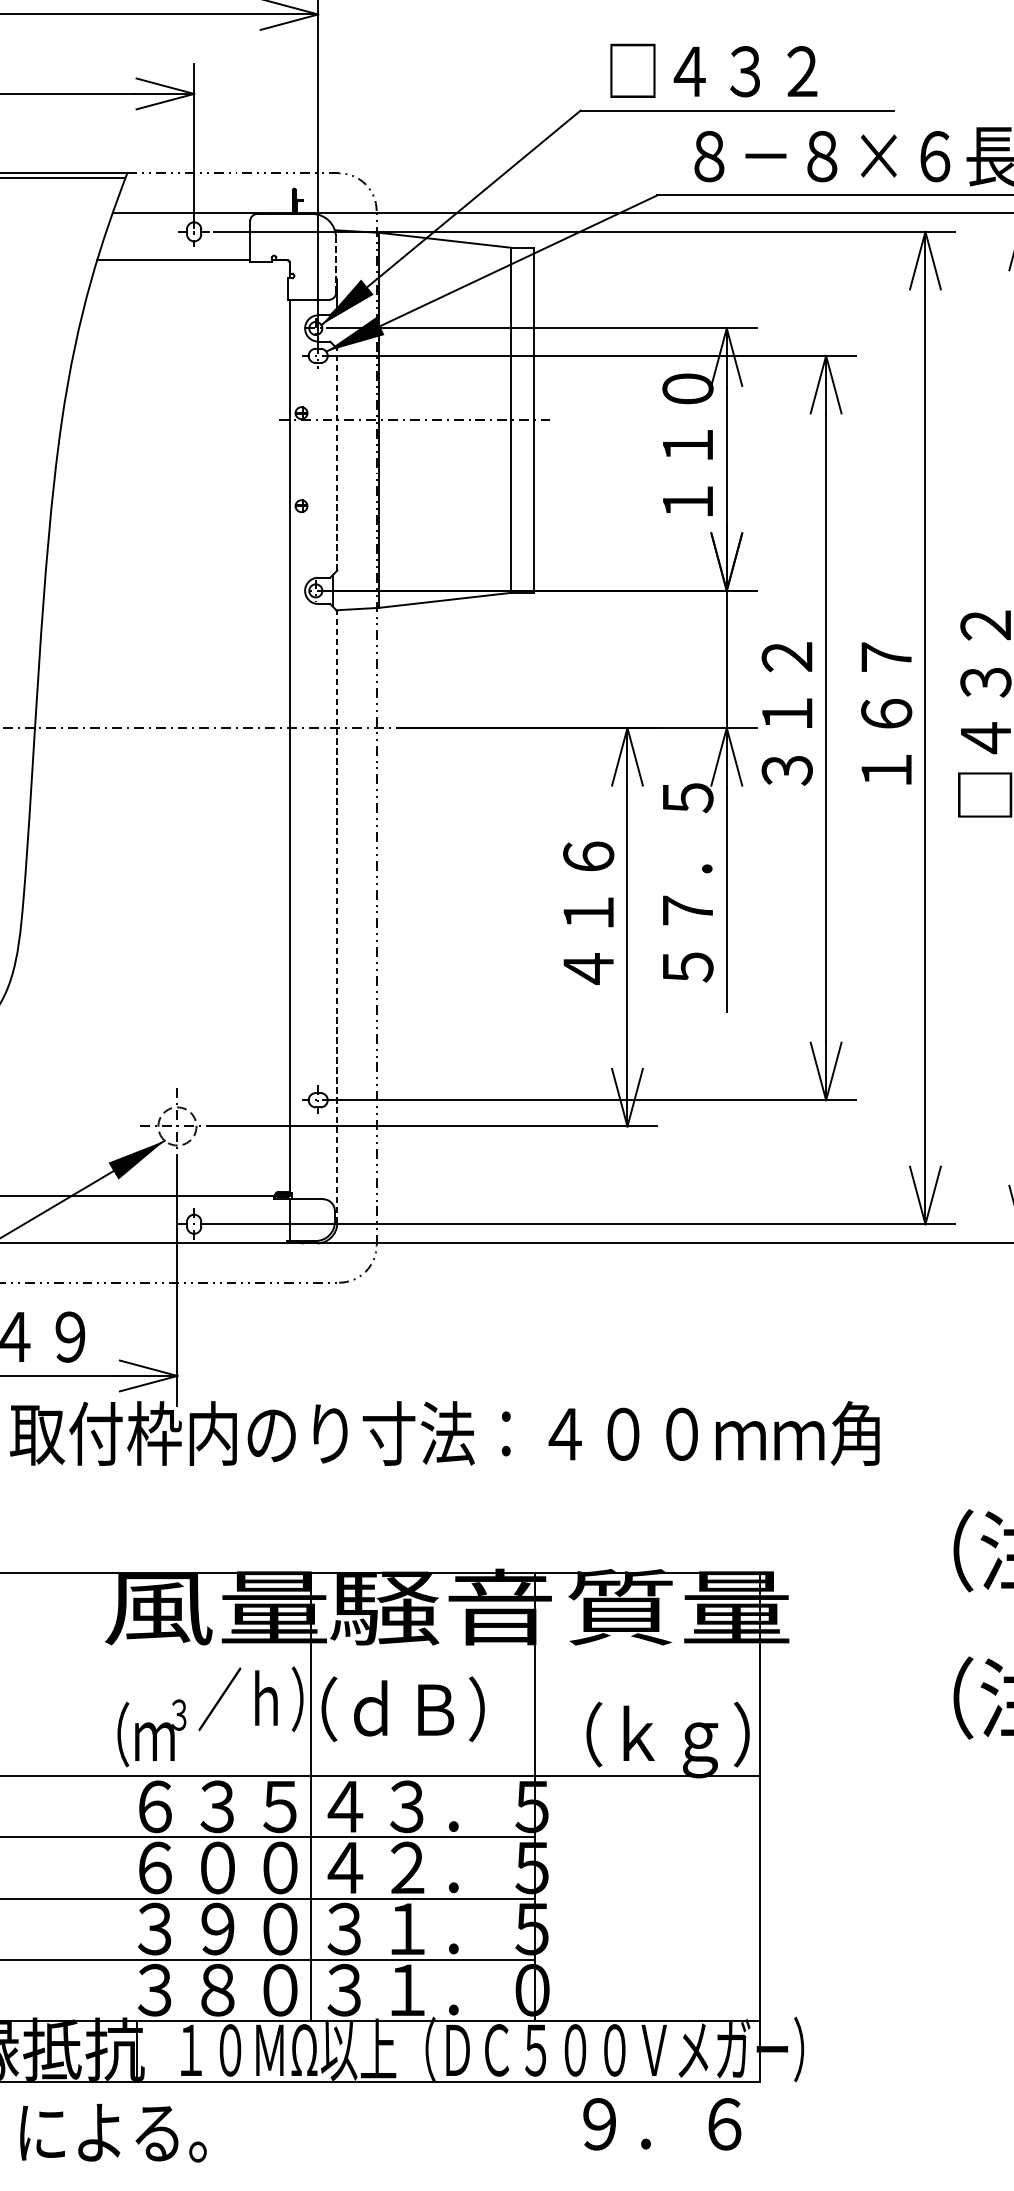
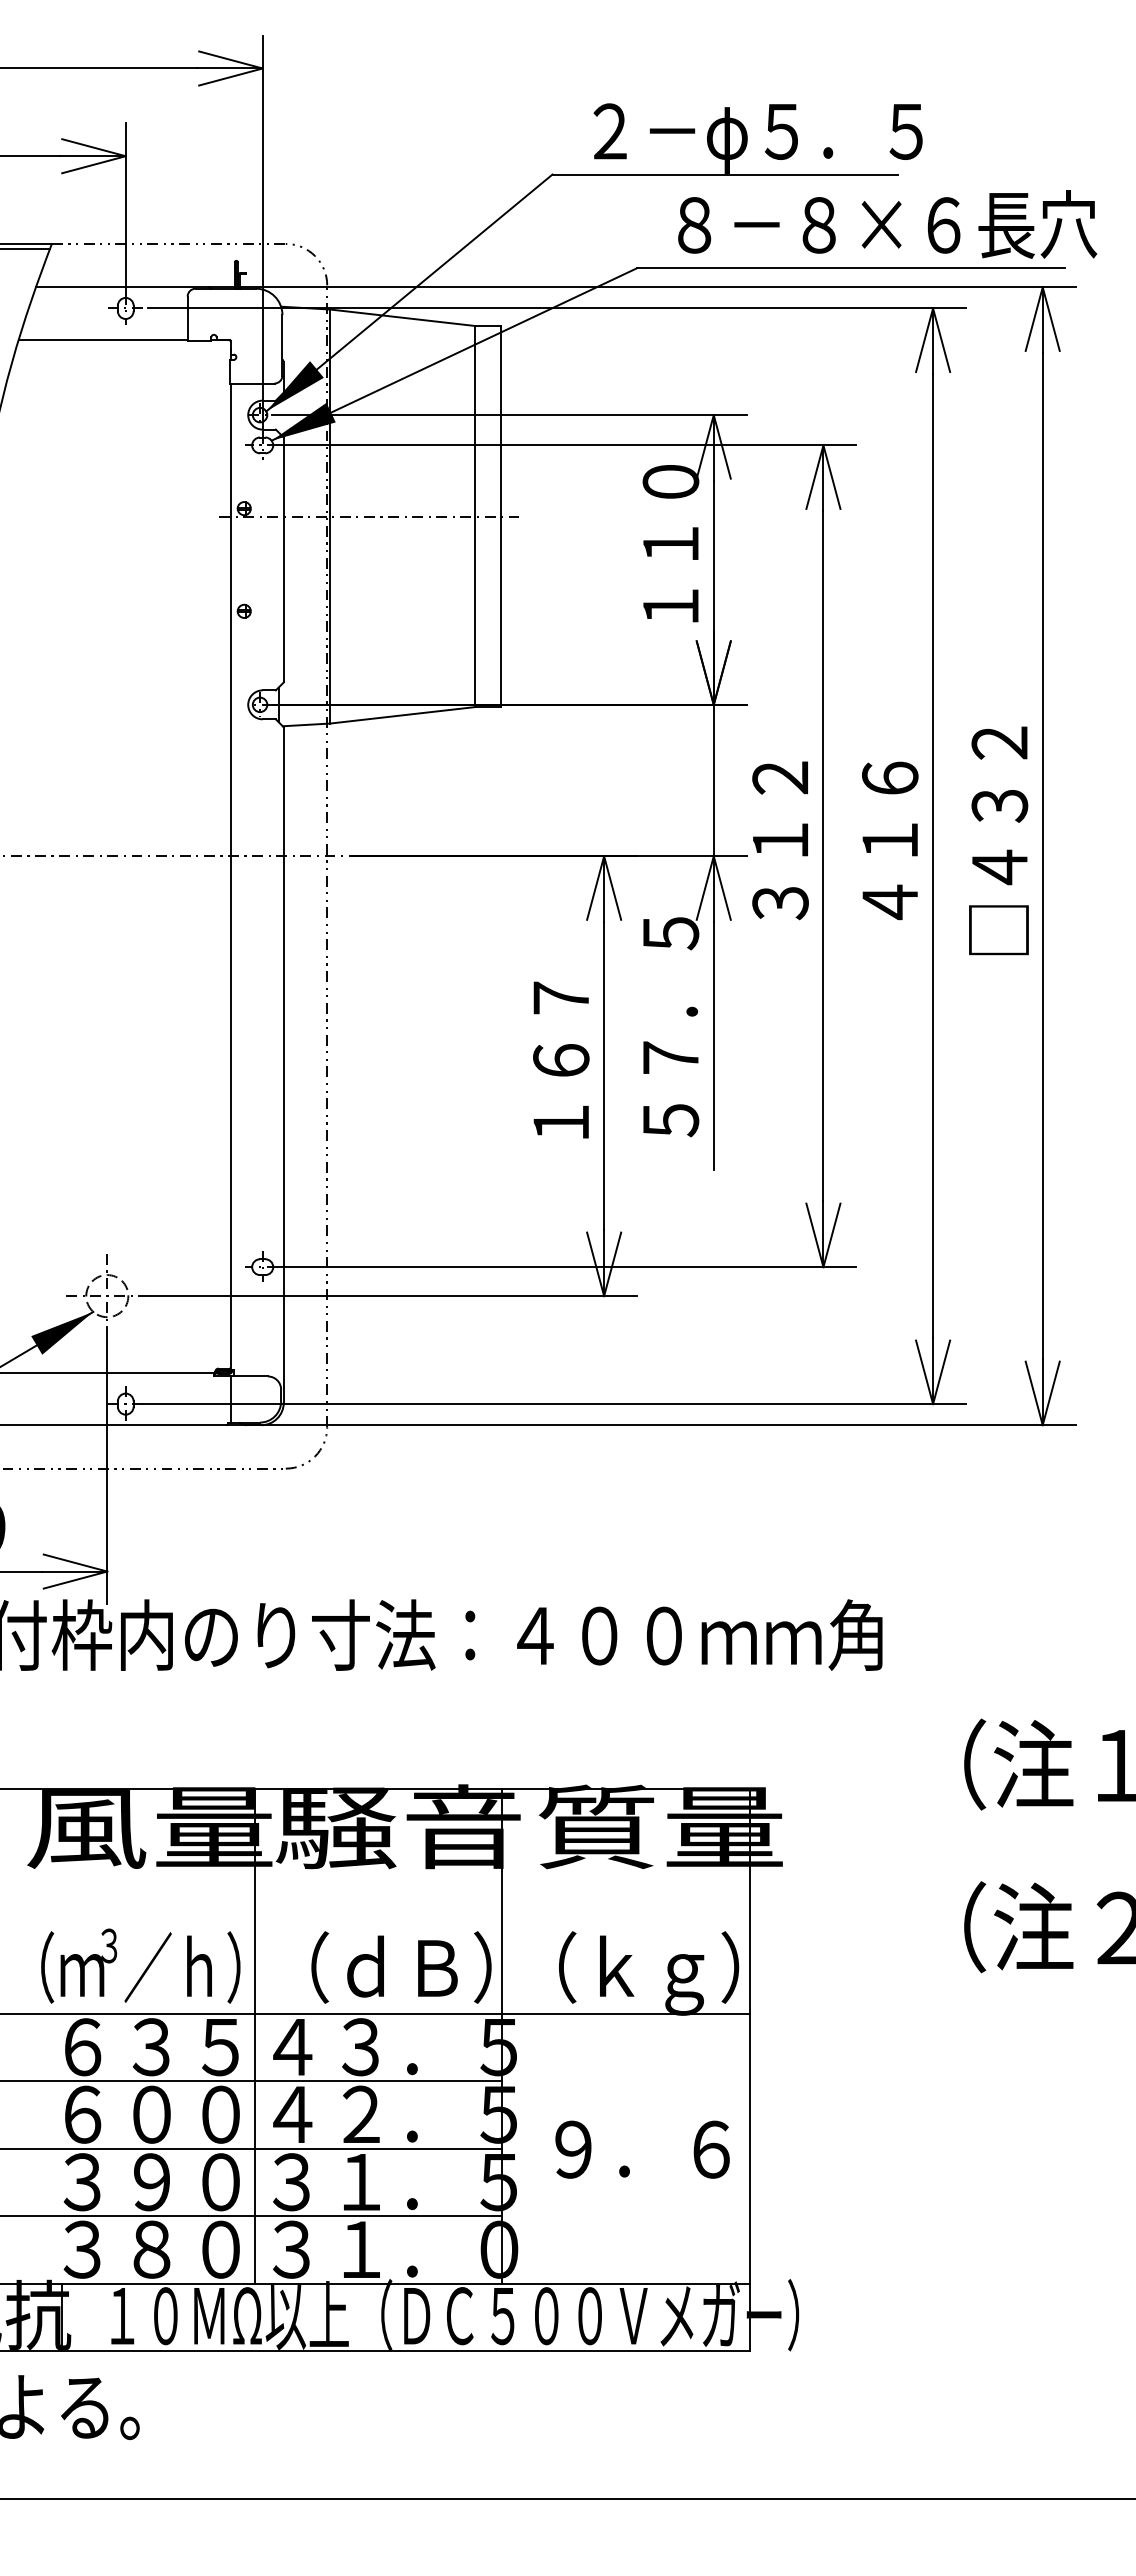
text: (762, 76) -> (753, 136), □４３２ -> ２－φ５．５
line: (336, 264) -> (282, 344), dashed -> solid
line: (337, 459) -> (283, 559), dashed -> solid
text: (886, 713) -> (890, 840), １６７ -> ４１６
text: (588, 913) -> (561, 1060), ４１６ -> １６７
line: (337, 917) -> (283, 1065), dashed -> solid
text: (251, 1699) -> (182, 1967), moved
text: (403, 1709) -> (401, 1967), moved
text: (662, 2124) -> (642, 2149), moved

